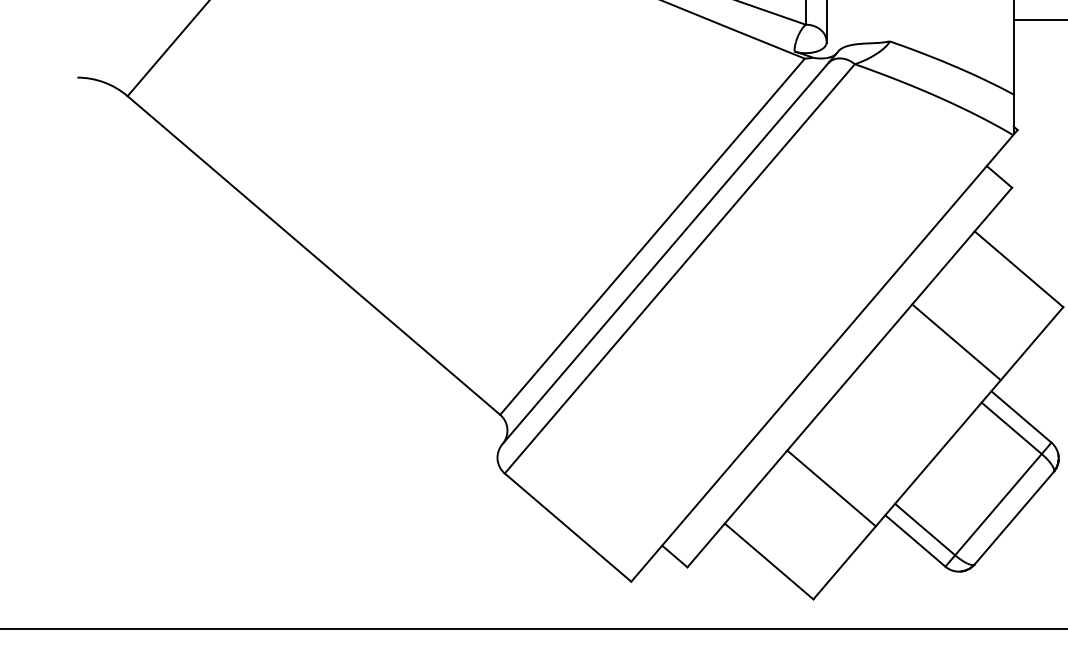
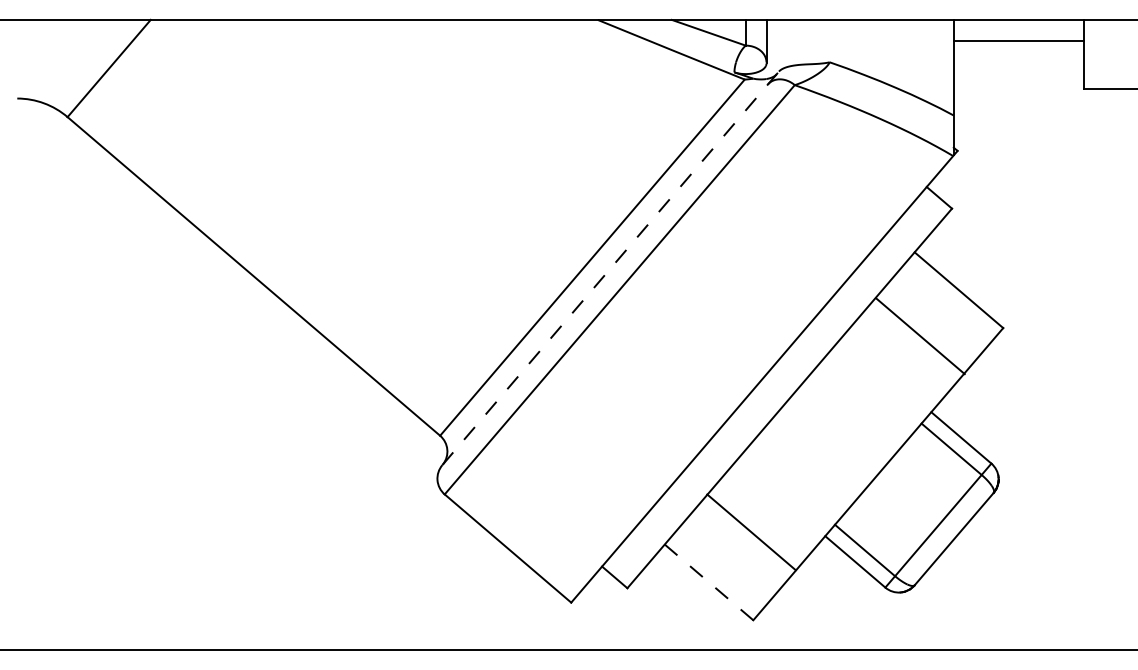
line: (670, 247) -> (610, 268), solid -> dashed
line: (956, 342) -> (920, 336), moved
line: (831, 488) -> (751, 532), moved
line: (768, 561) -> (708, 582), solid -> dashed

